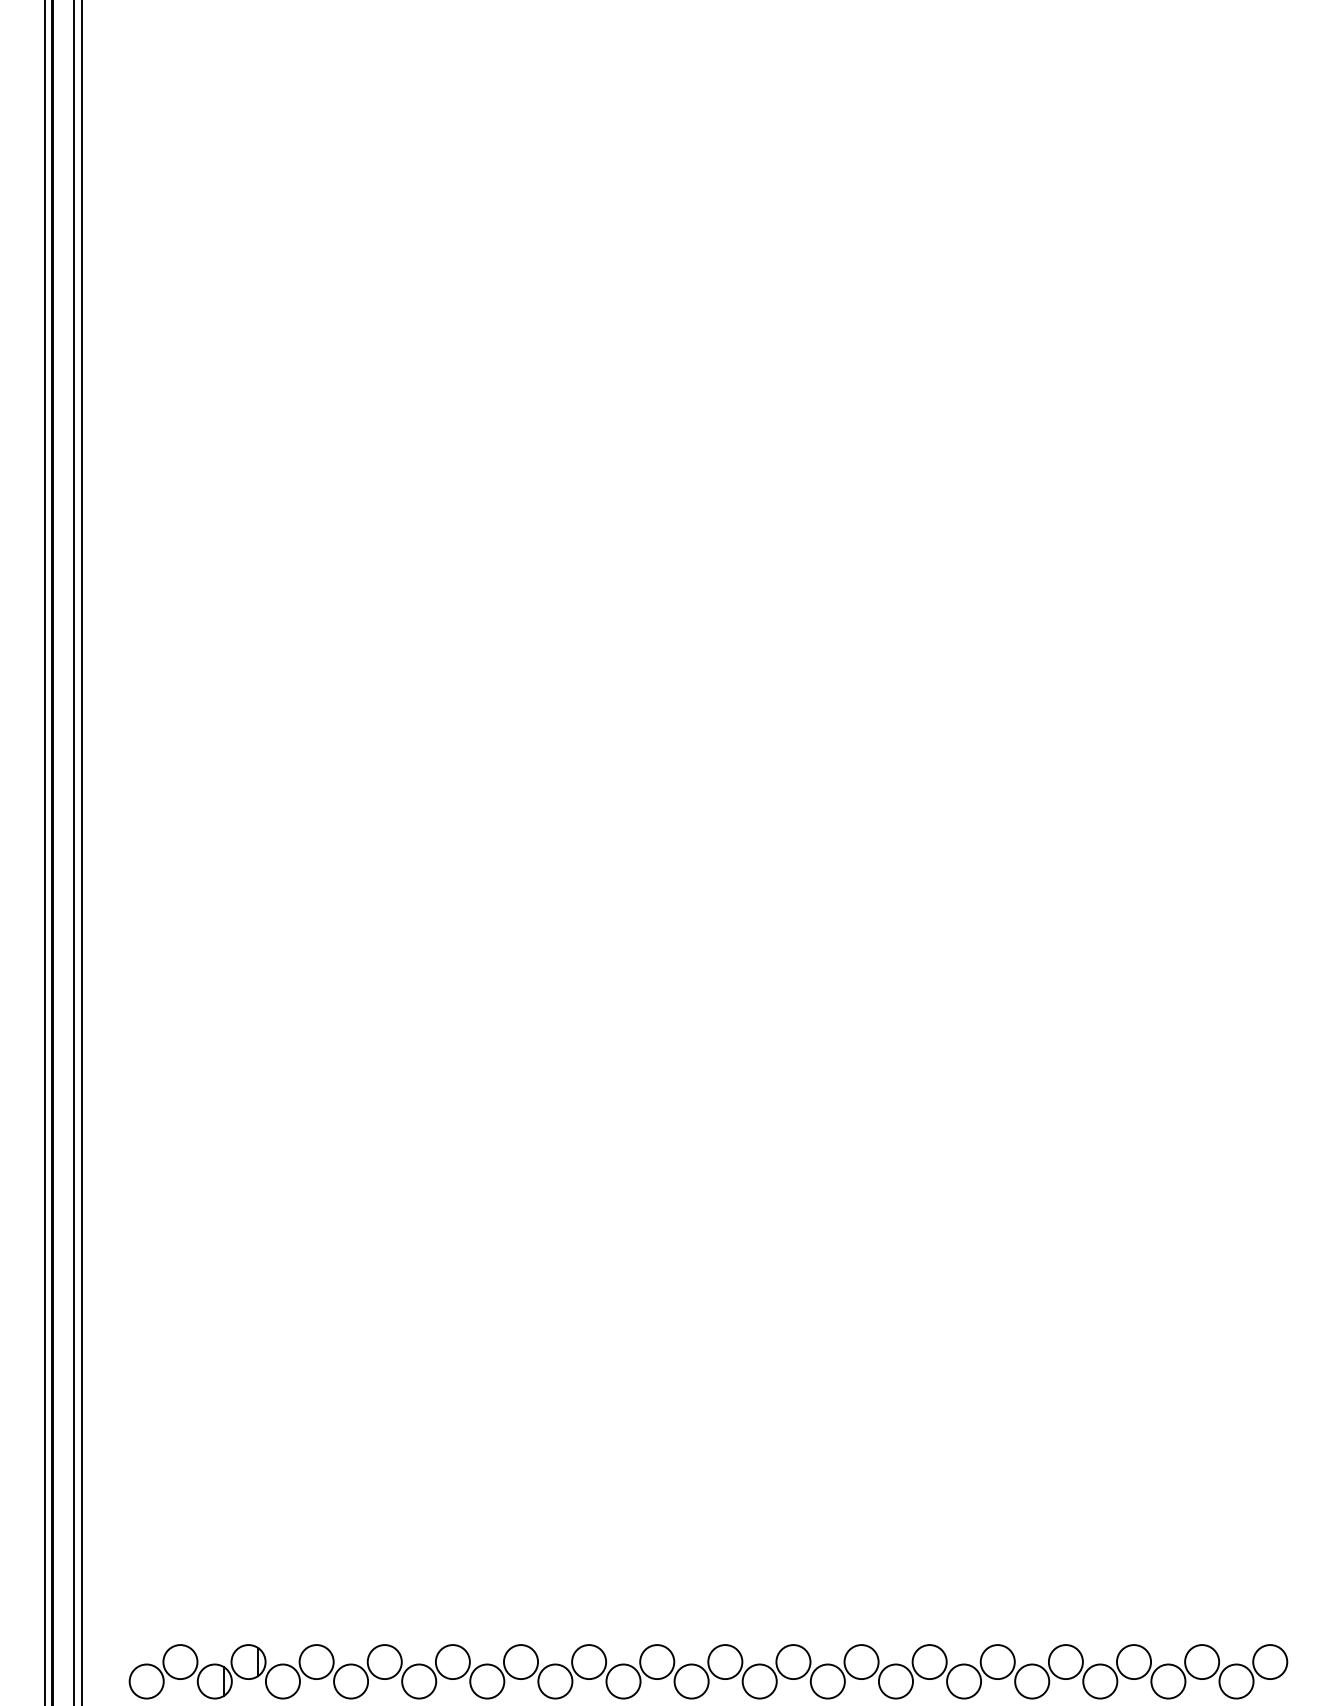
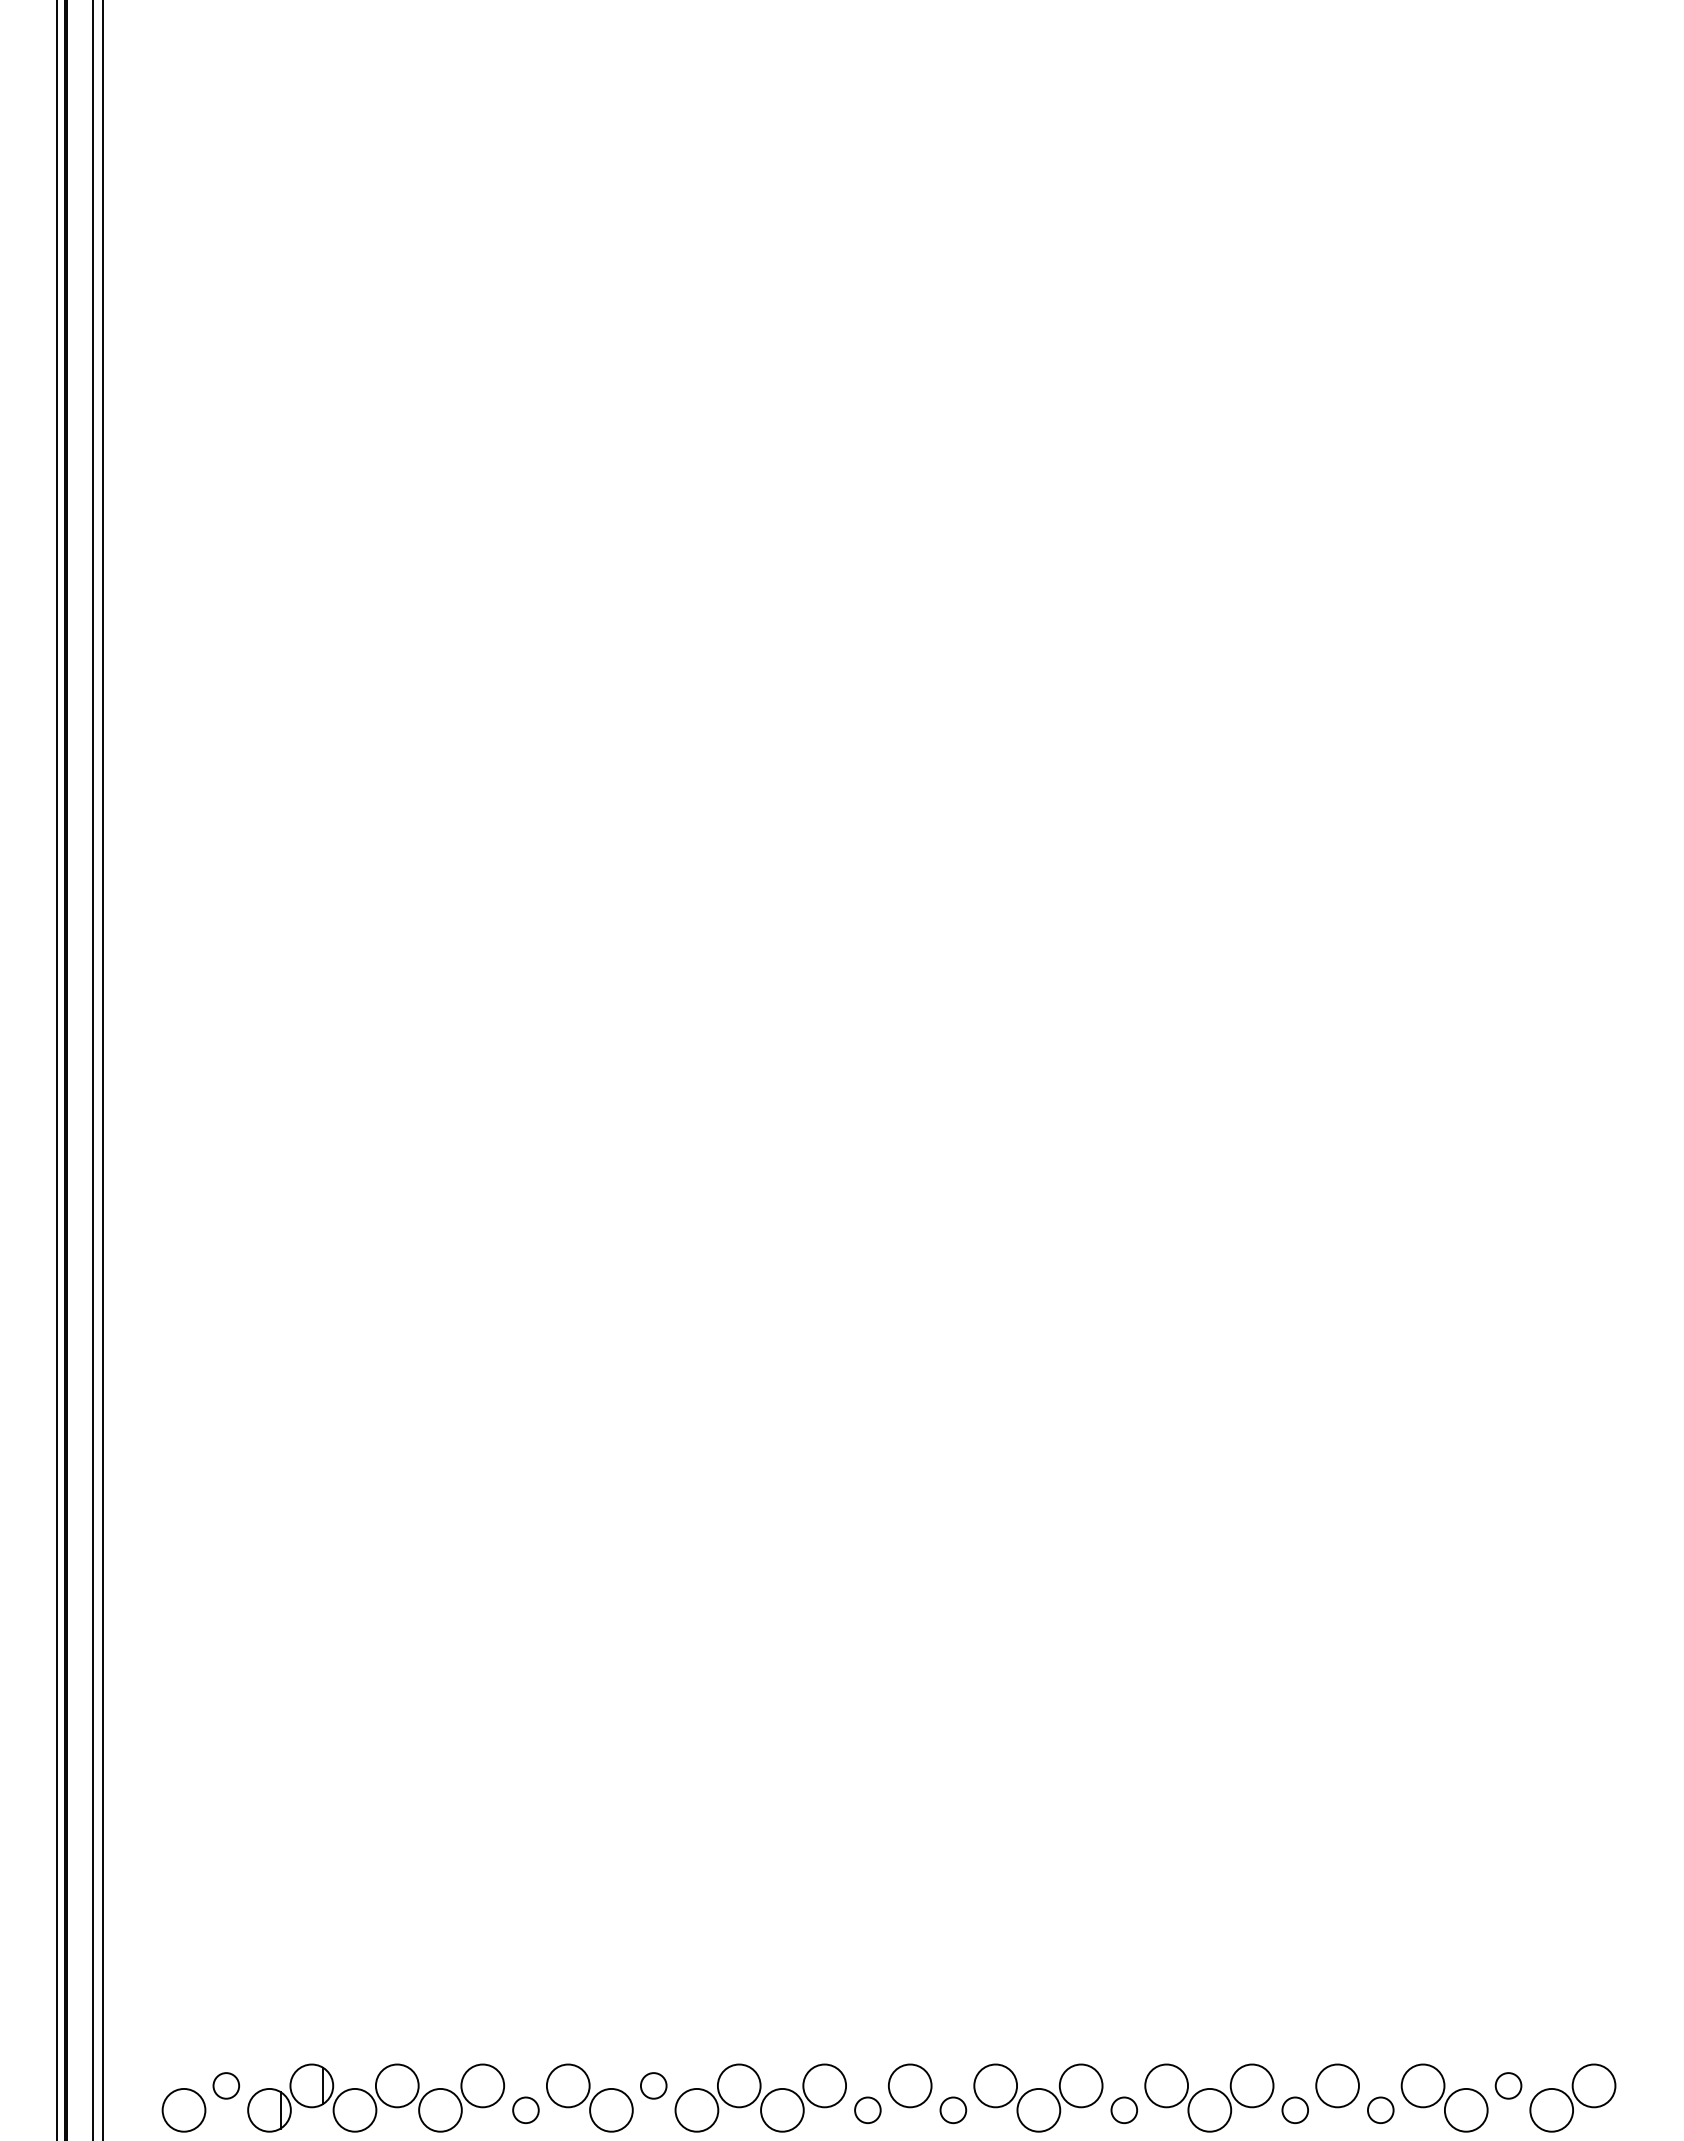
circle: (179, 1661) -> (225, 2085), size x0.6
circle: (520, 1661) -> (653, 2085), size x0.6
circle: (1202, 1661) -> (1508, 2085), size x0.6
circle: (418, 1680) -> (525, 2109), size x0.6
circle: (691, 1680) -> (867, 2109), size x0.6
circle: (759, 1680) -> (953, 2109), size x0.6
circle: (895, 1680) -> (1123, 2109), size x0.6
circle: (1031, 1680) -> (1294, 2109), size x0.6
circle: (1100, 1680) -> (1380, 2109), size x0.6

